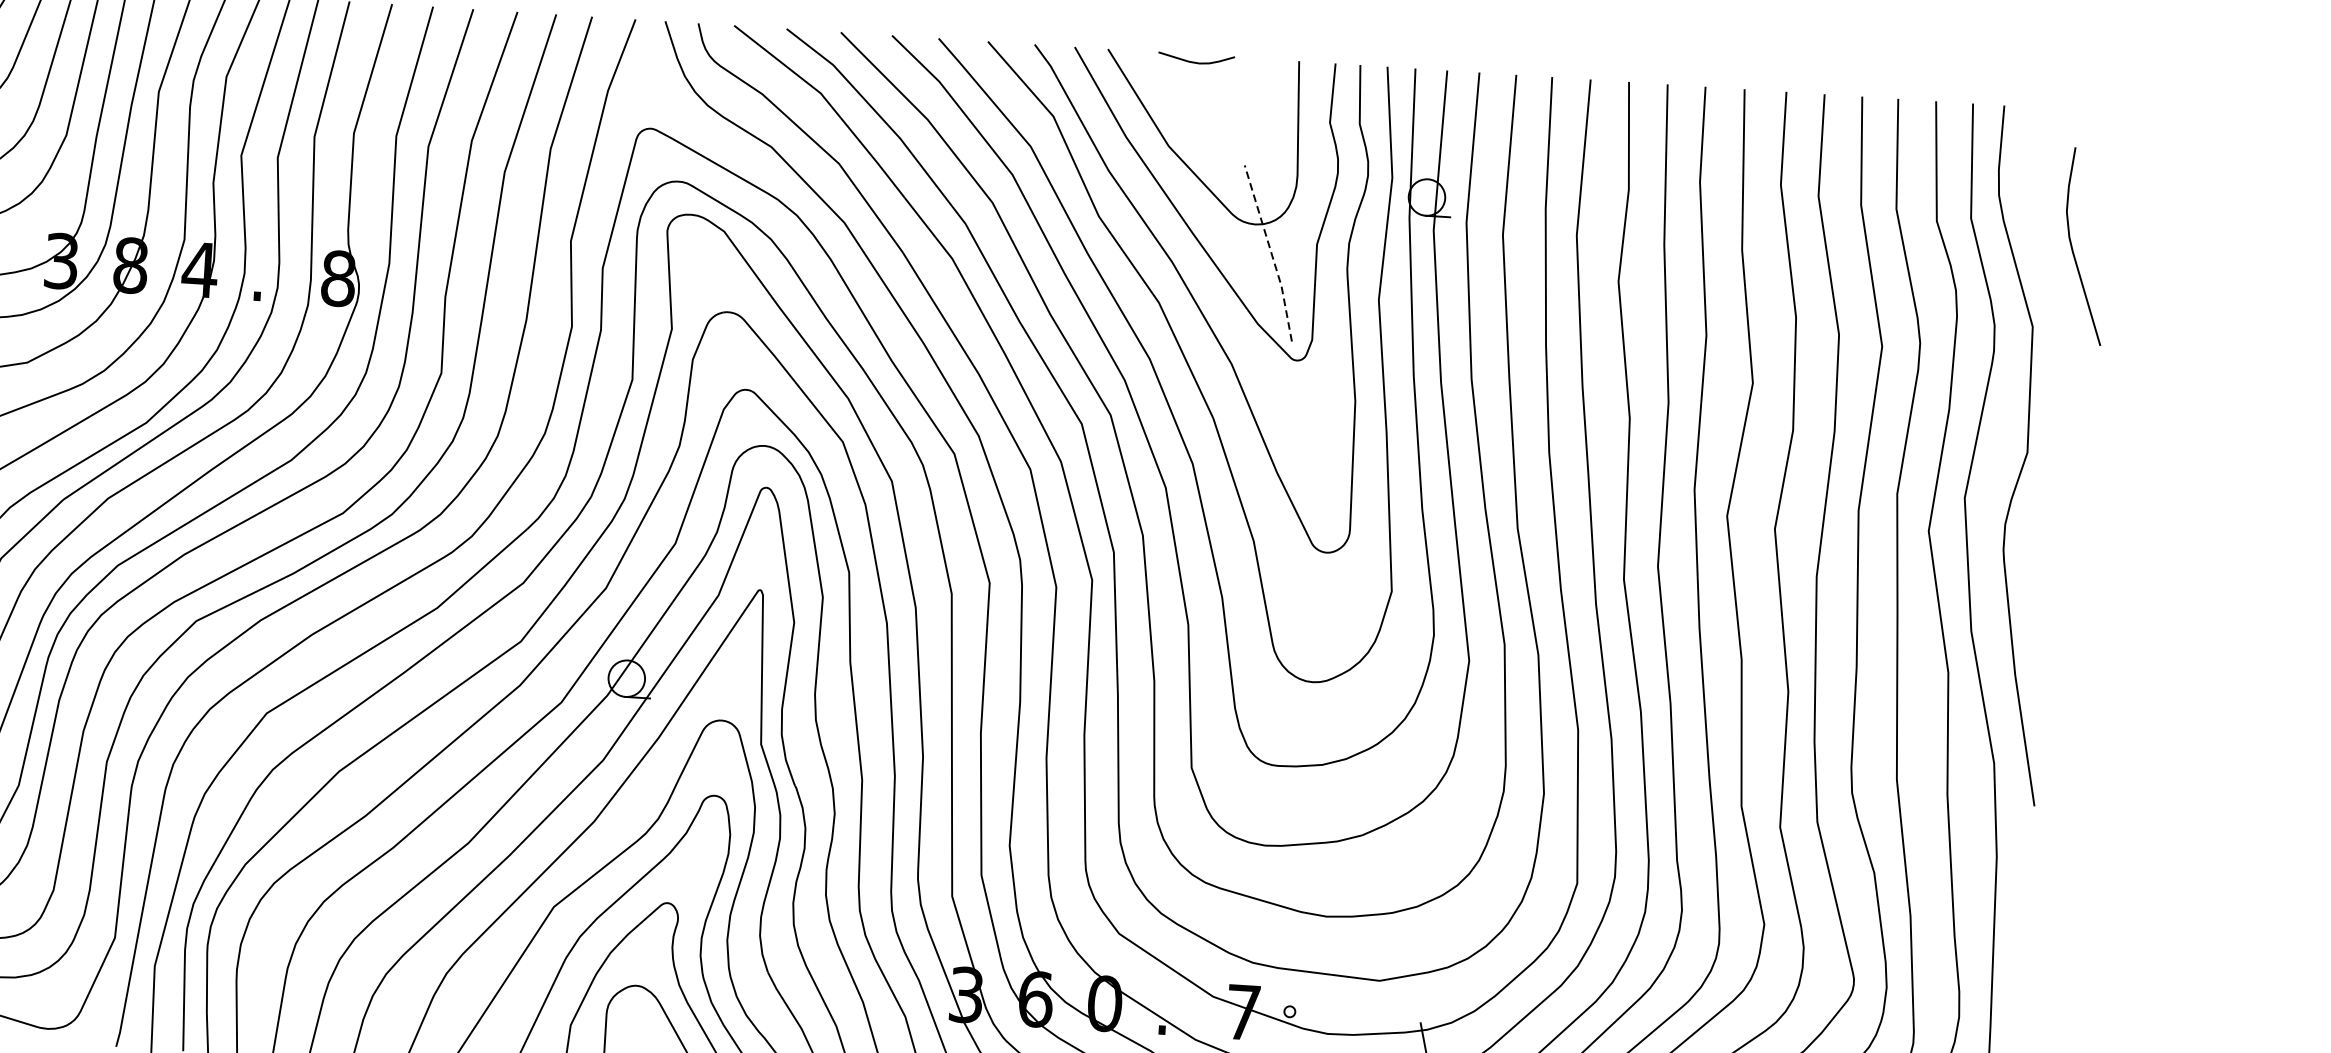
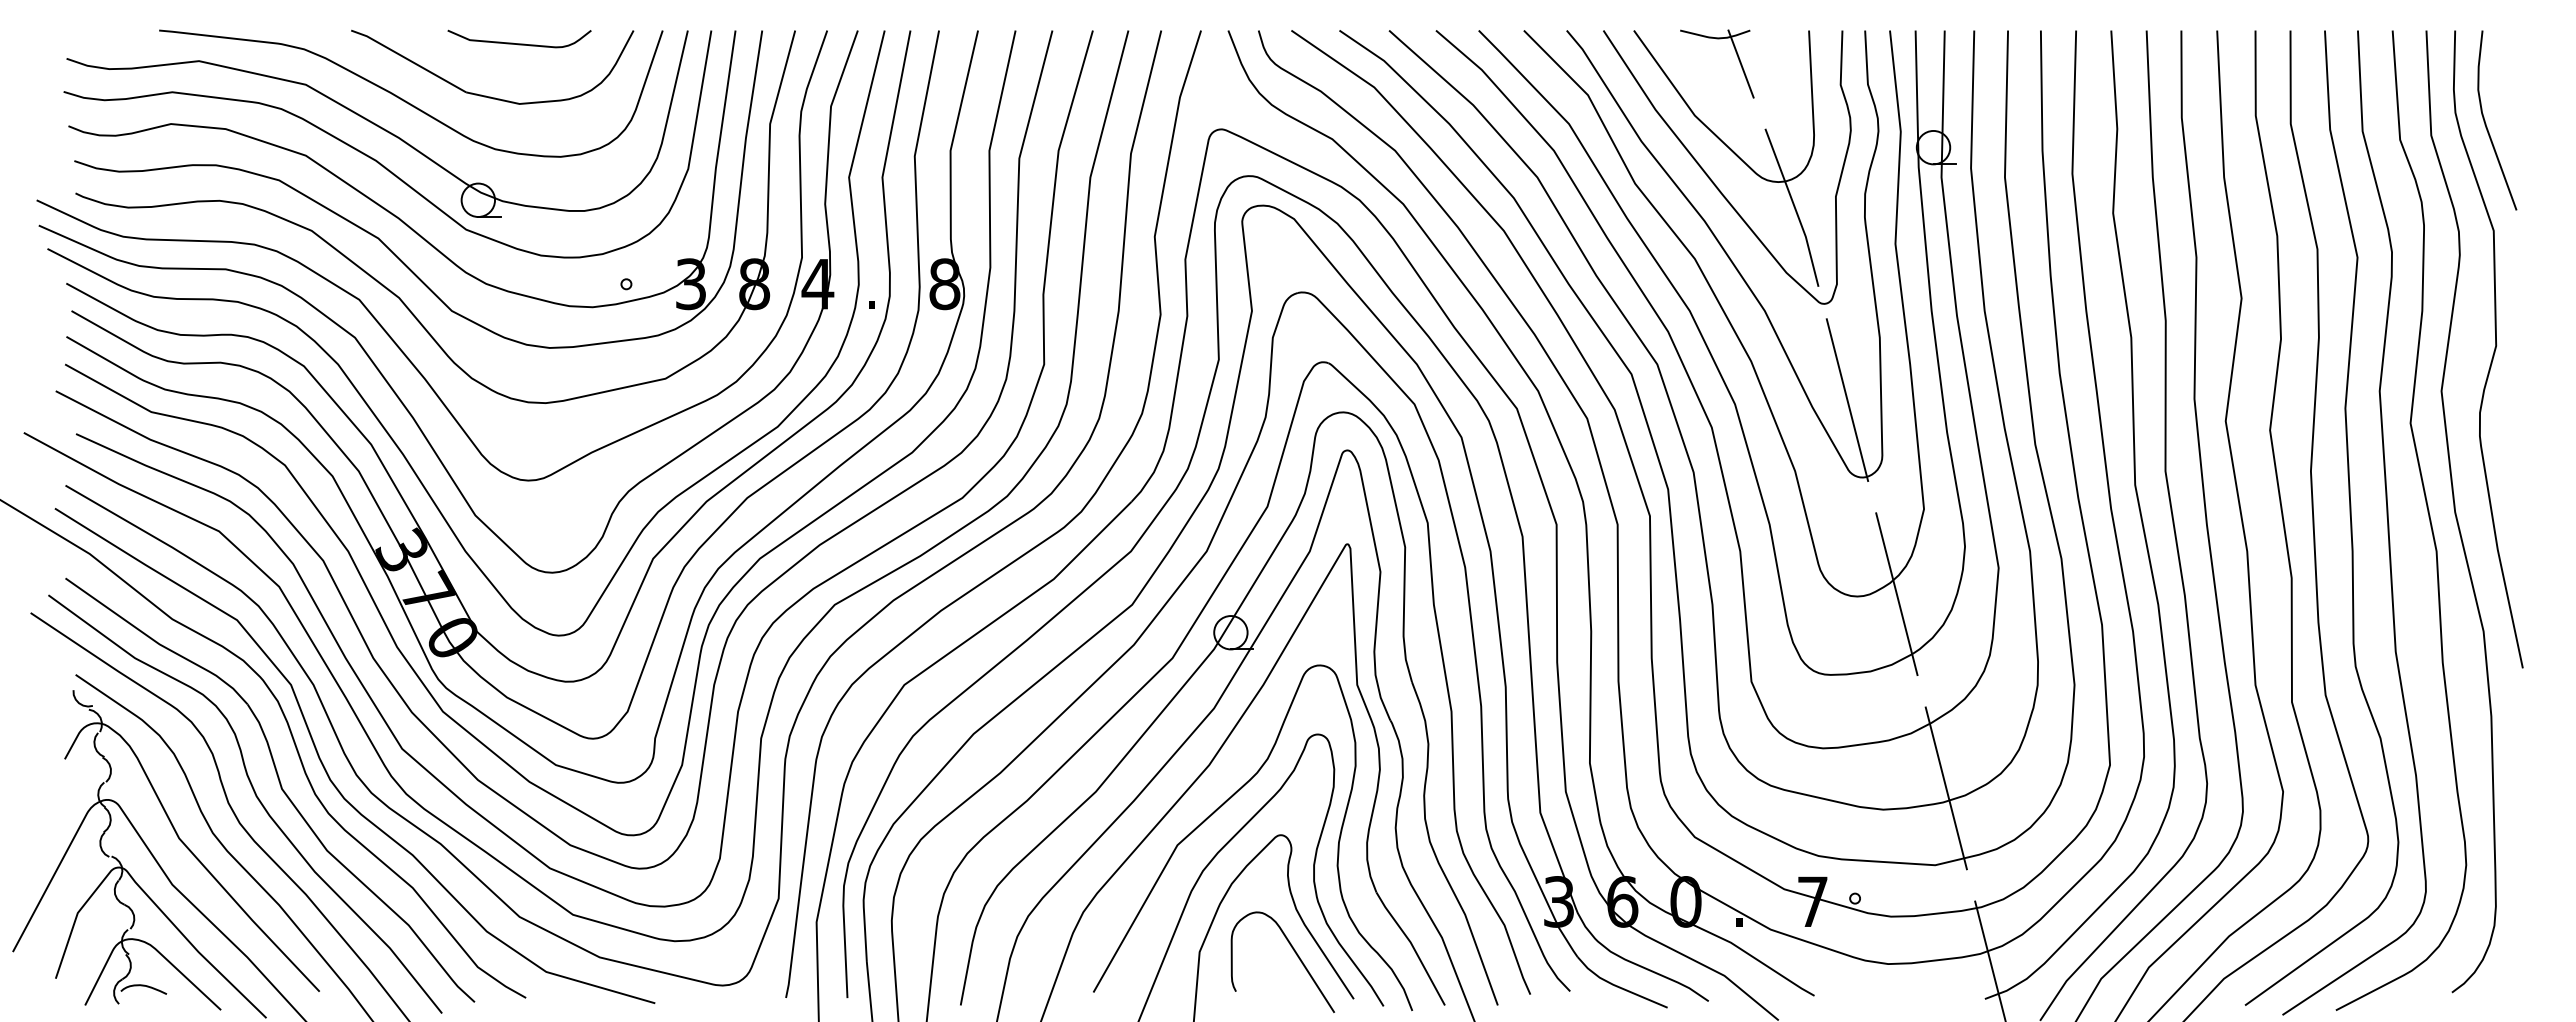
line: (1222, 92) -> (1740, 63), added
curve: (2073, 249) -> (2486, 123), moved
line: (1271, 253) -> (1794, 207), dashed -> solid
line: (1315, 467) -> (1847, 400), added
line: (1355, 682) -> (1896, 594), added
line: (1396, 897) -> (1945, 788), added

